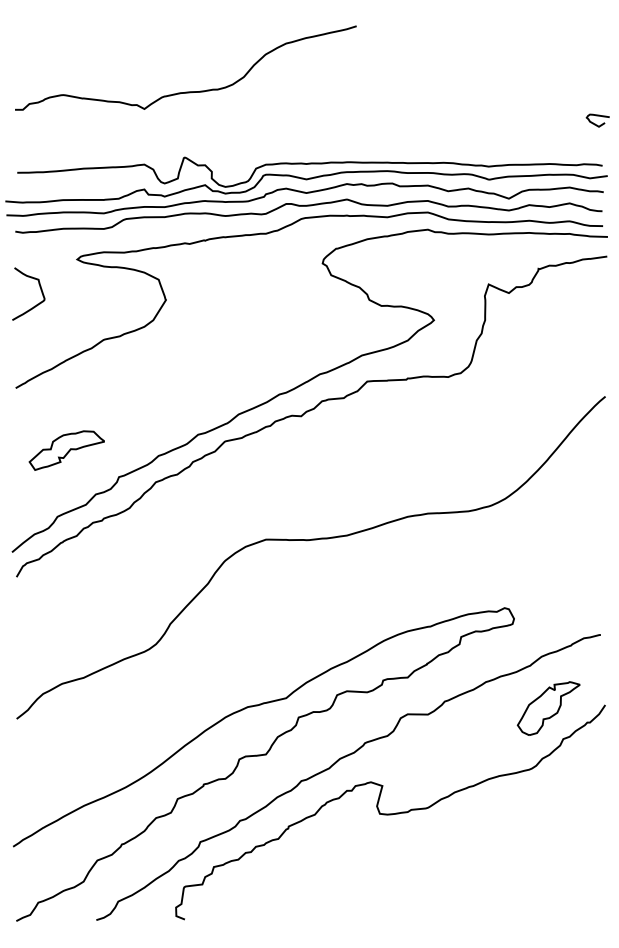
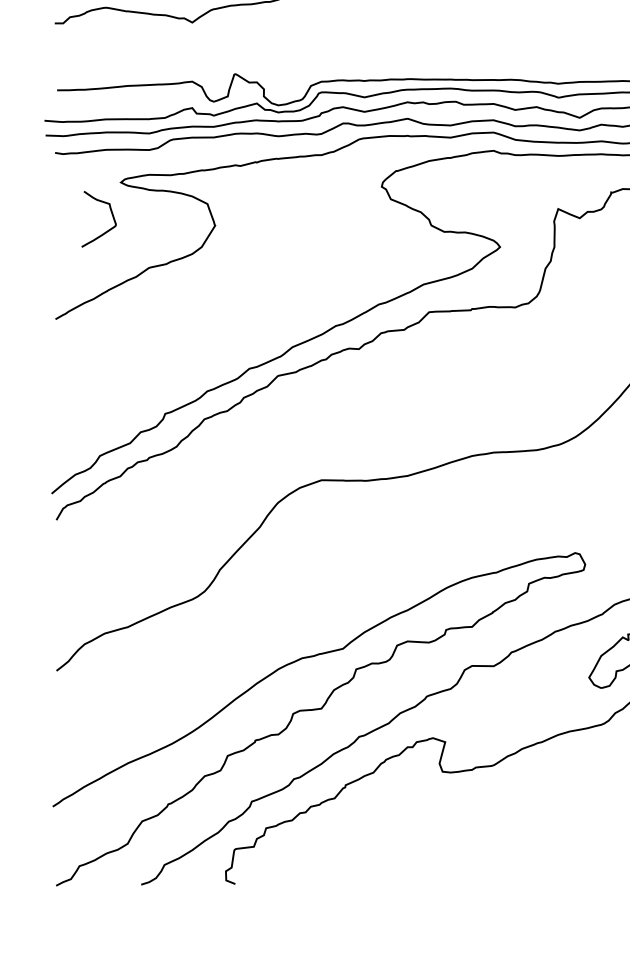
curve: (40, 290) -> (111, 215), moved
part: (66, 450) -> (109, 385), removed

